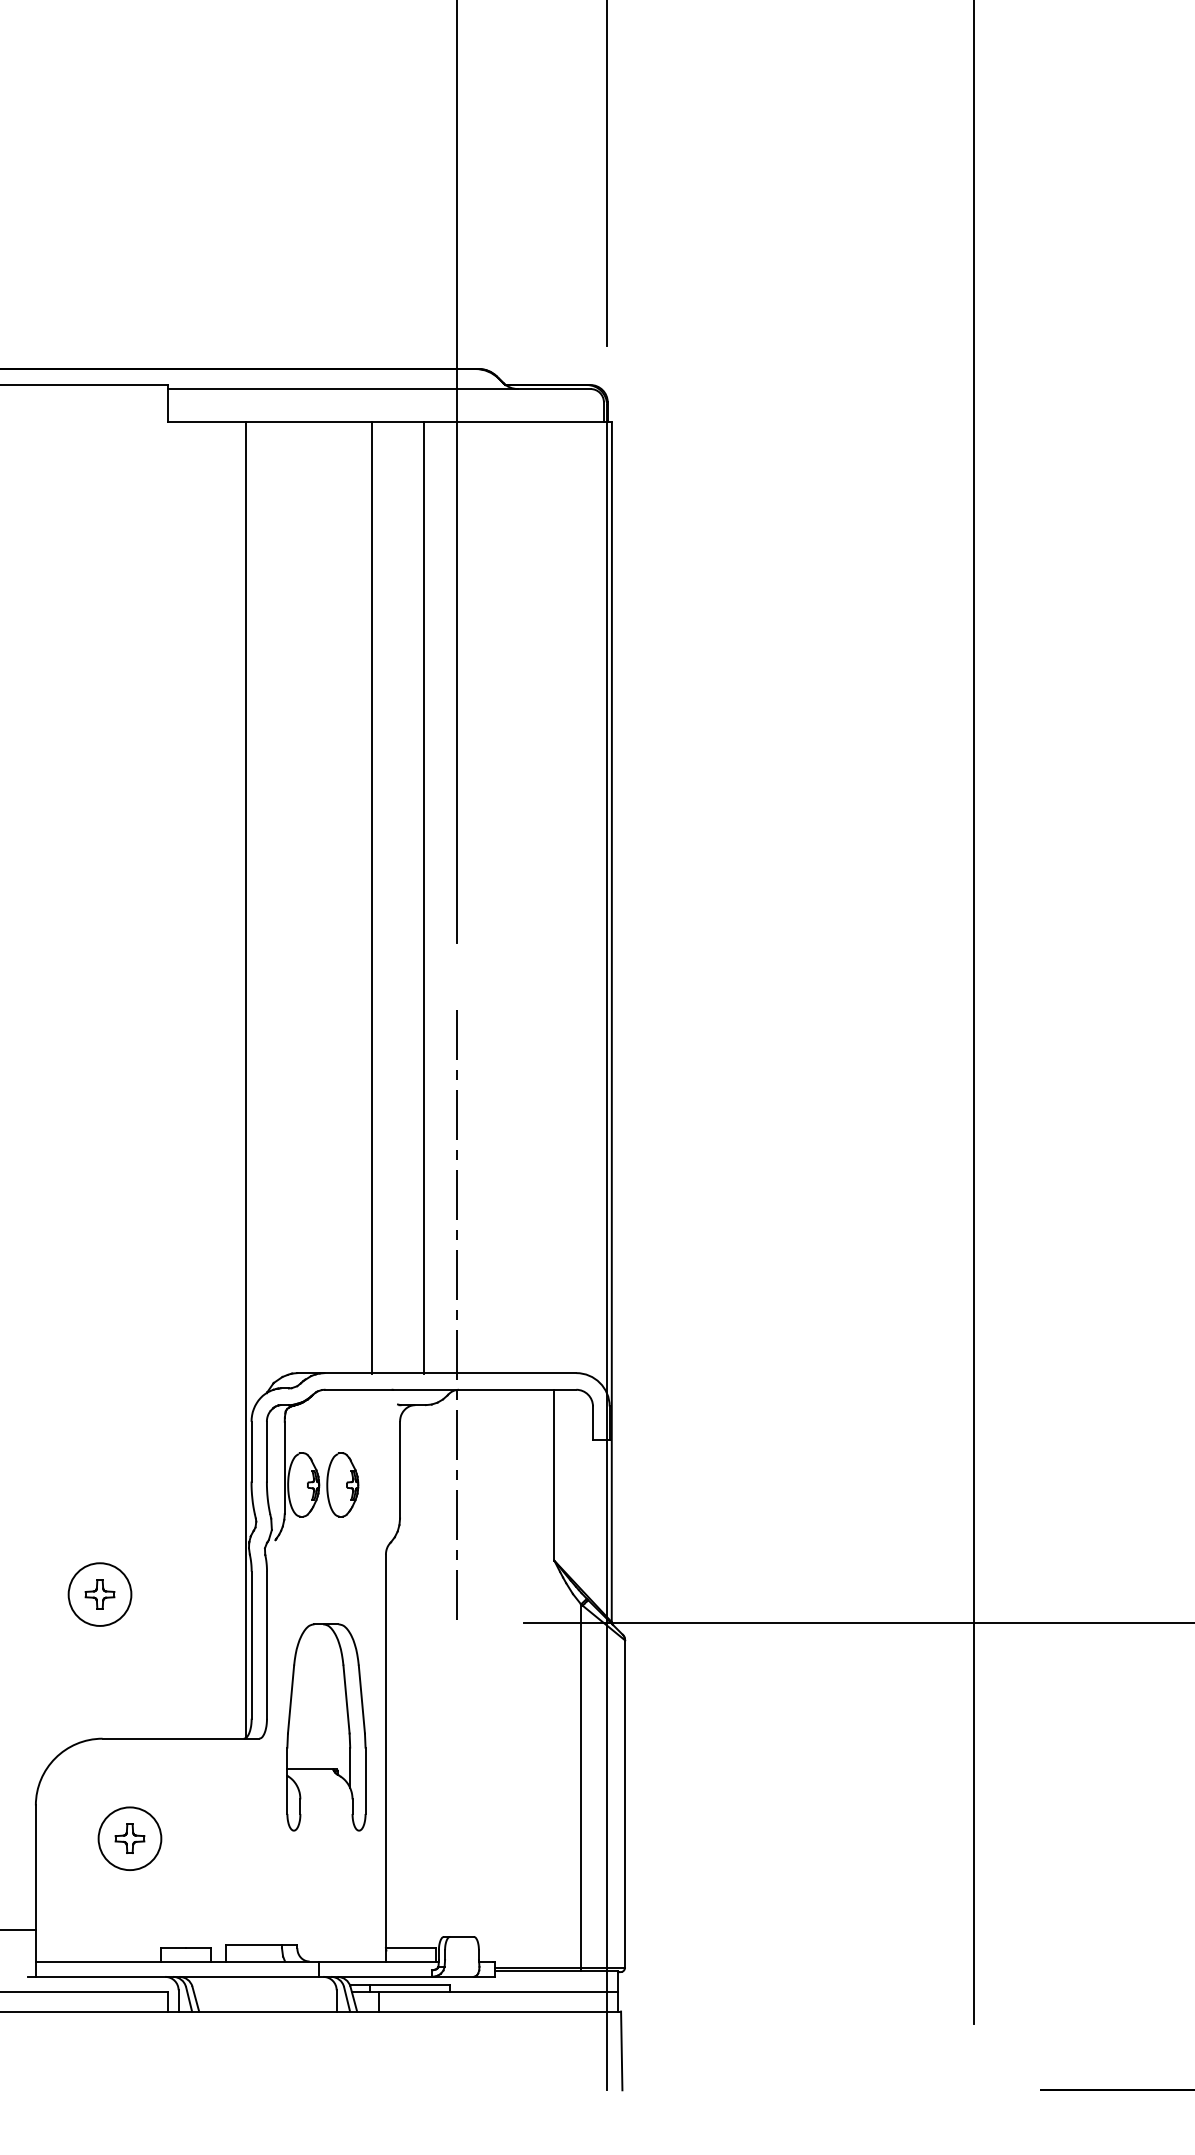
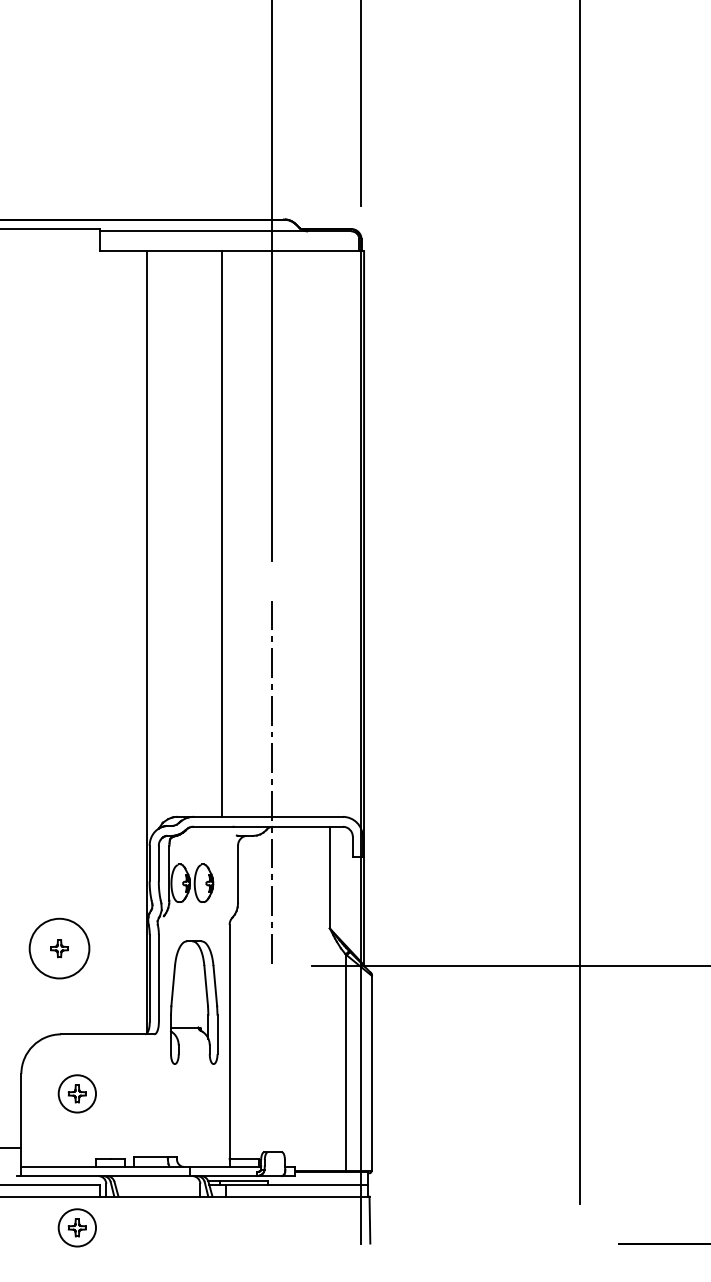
line: (424, 898) -> (252, 534), removed
circle: (99, 1594) -> (59, 948), size x1.6
part: (326, 1727) -> (194, 1002), moved
part: (128, 2063) -> (76, 1227), added

